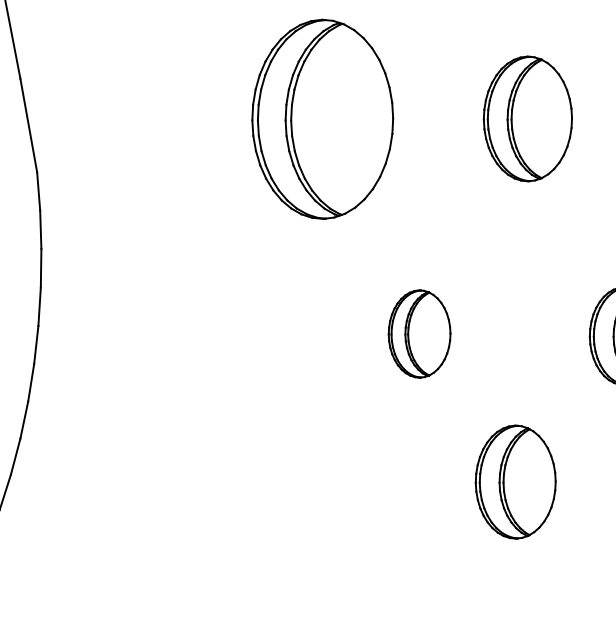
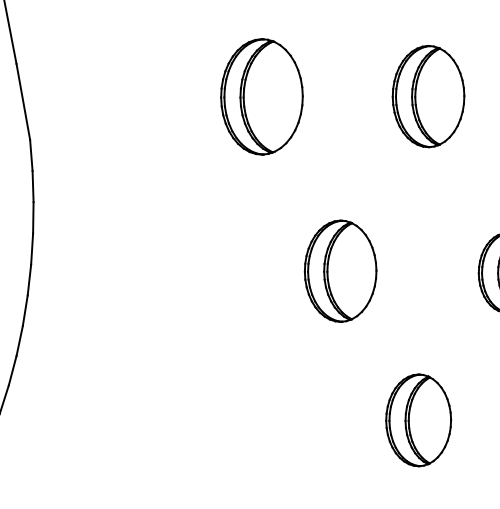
part: (322, 118) -> (261, 96), size x0.71
part: (419, 333) -> (340, 270), size x1.43
part: (515, 482) -> (418, 420), moved

